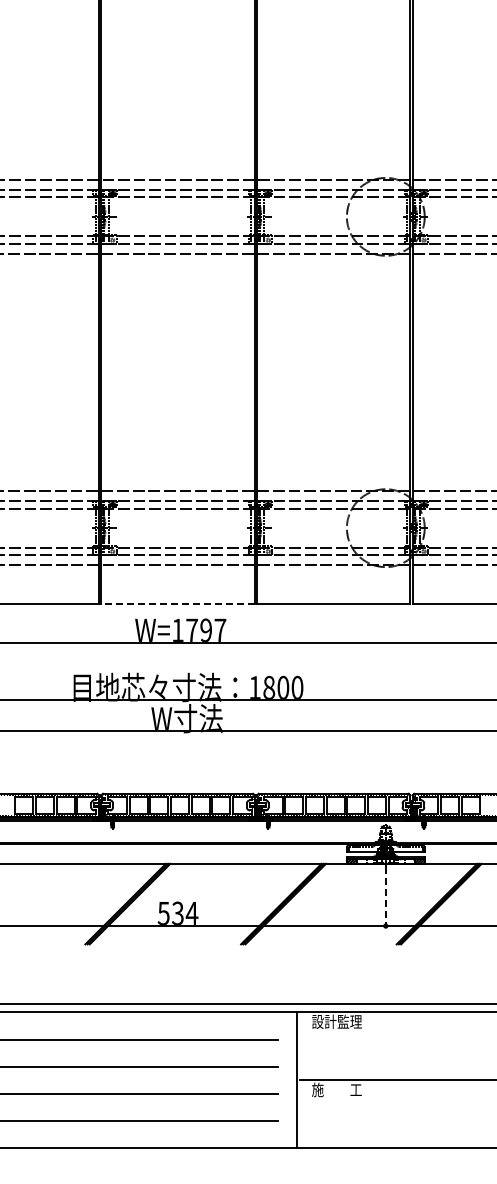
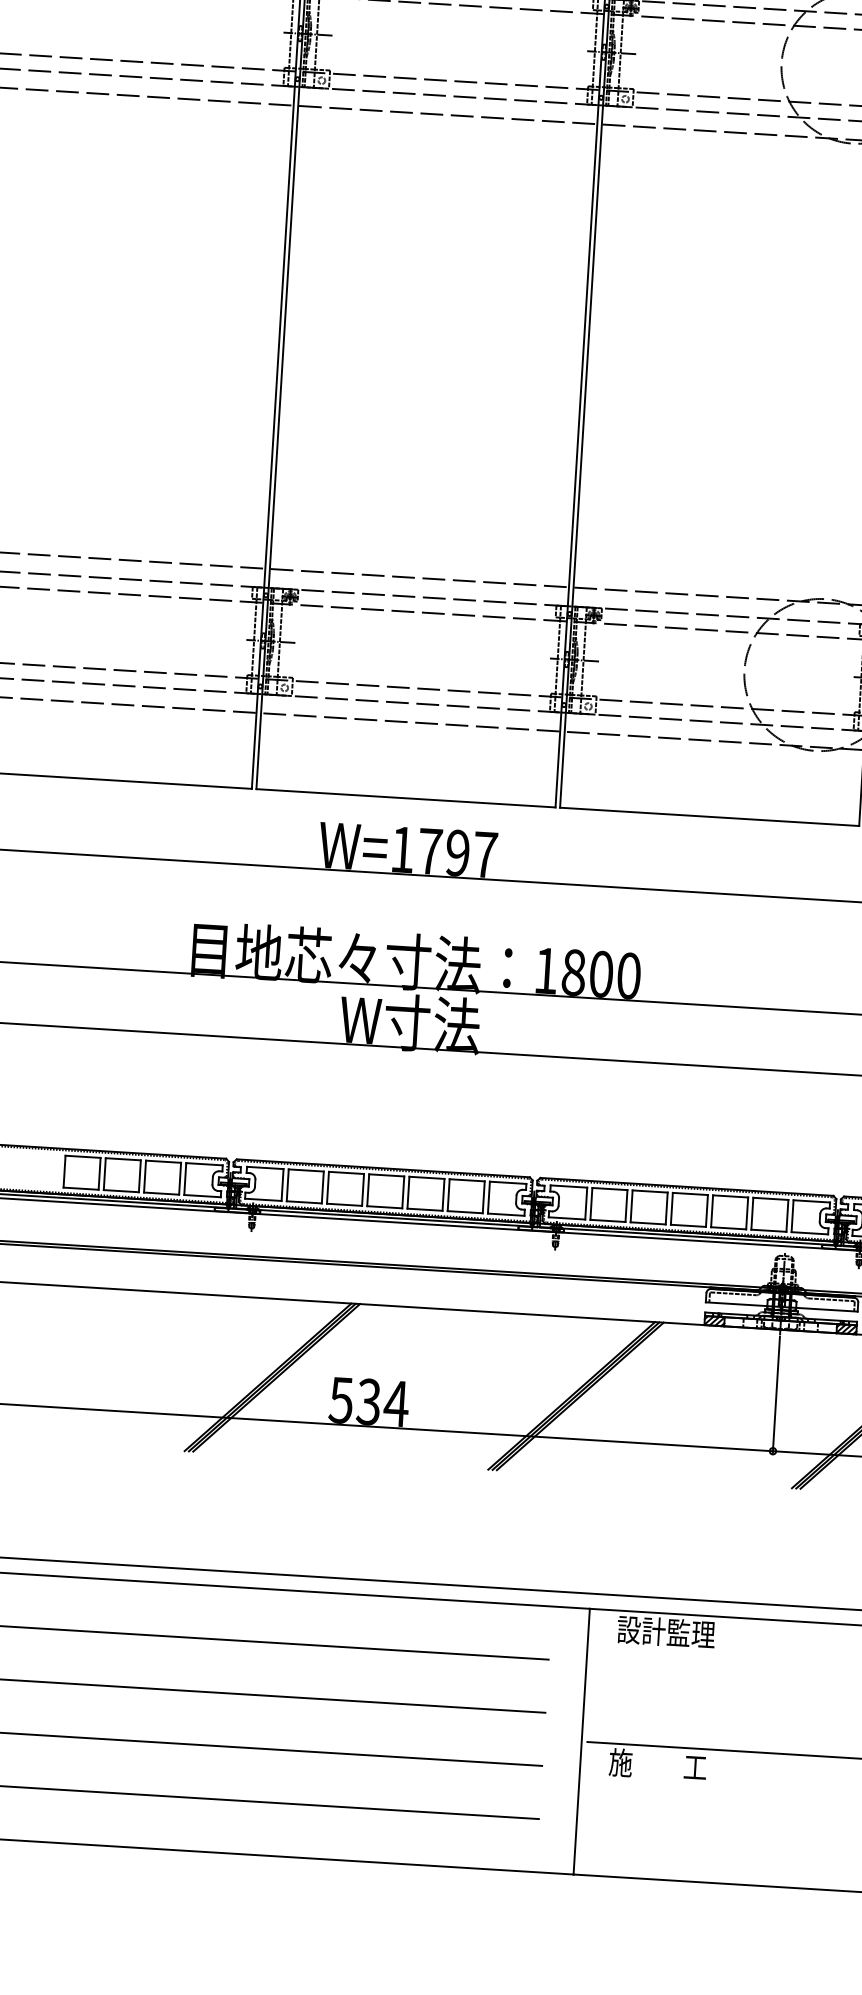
line: (178, 604) -> (406, 799), dashed -> solid
line: (385, 897) -> (775, 1395), dashed -> solid

